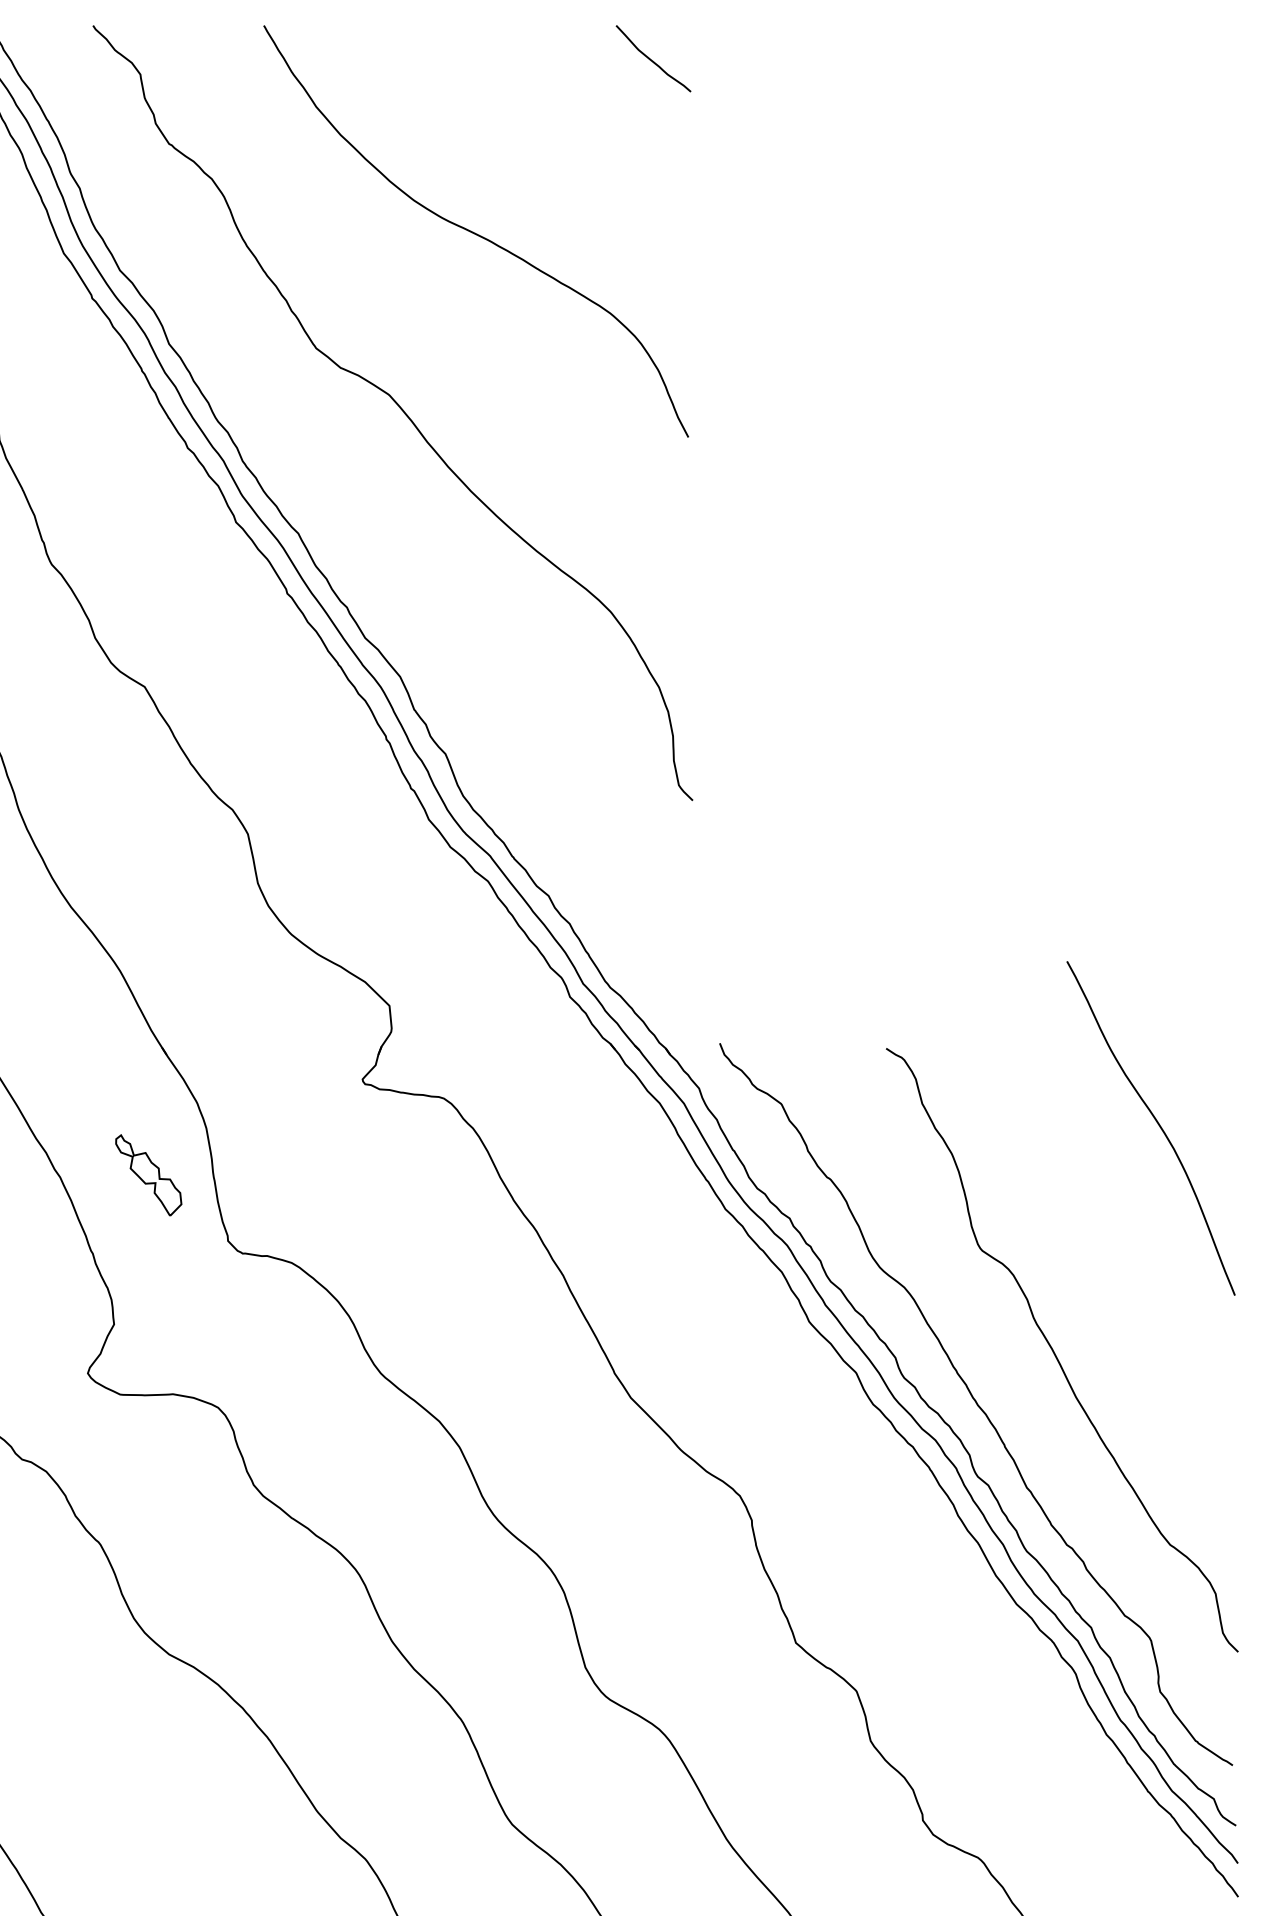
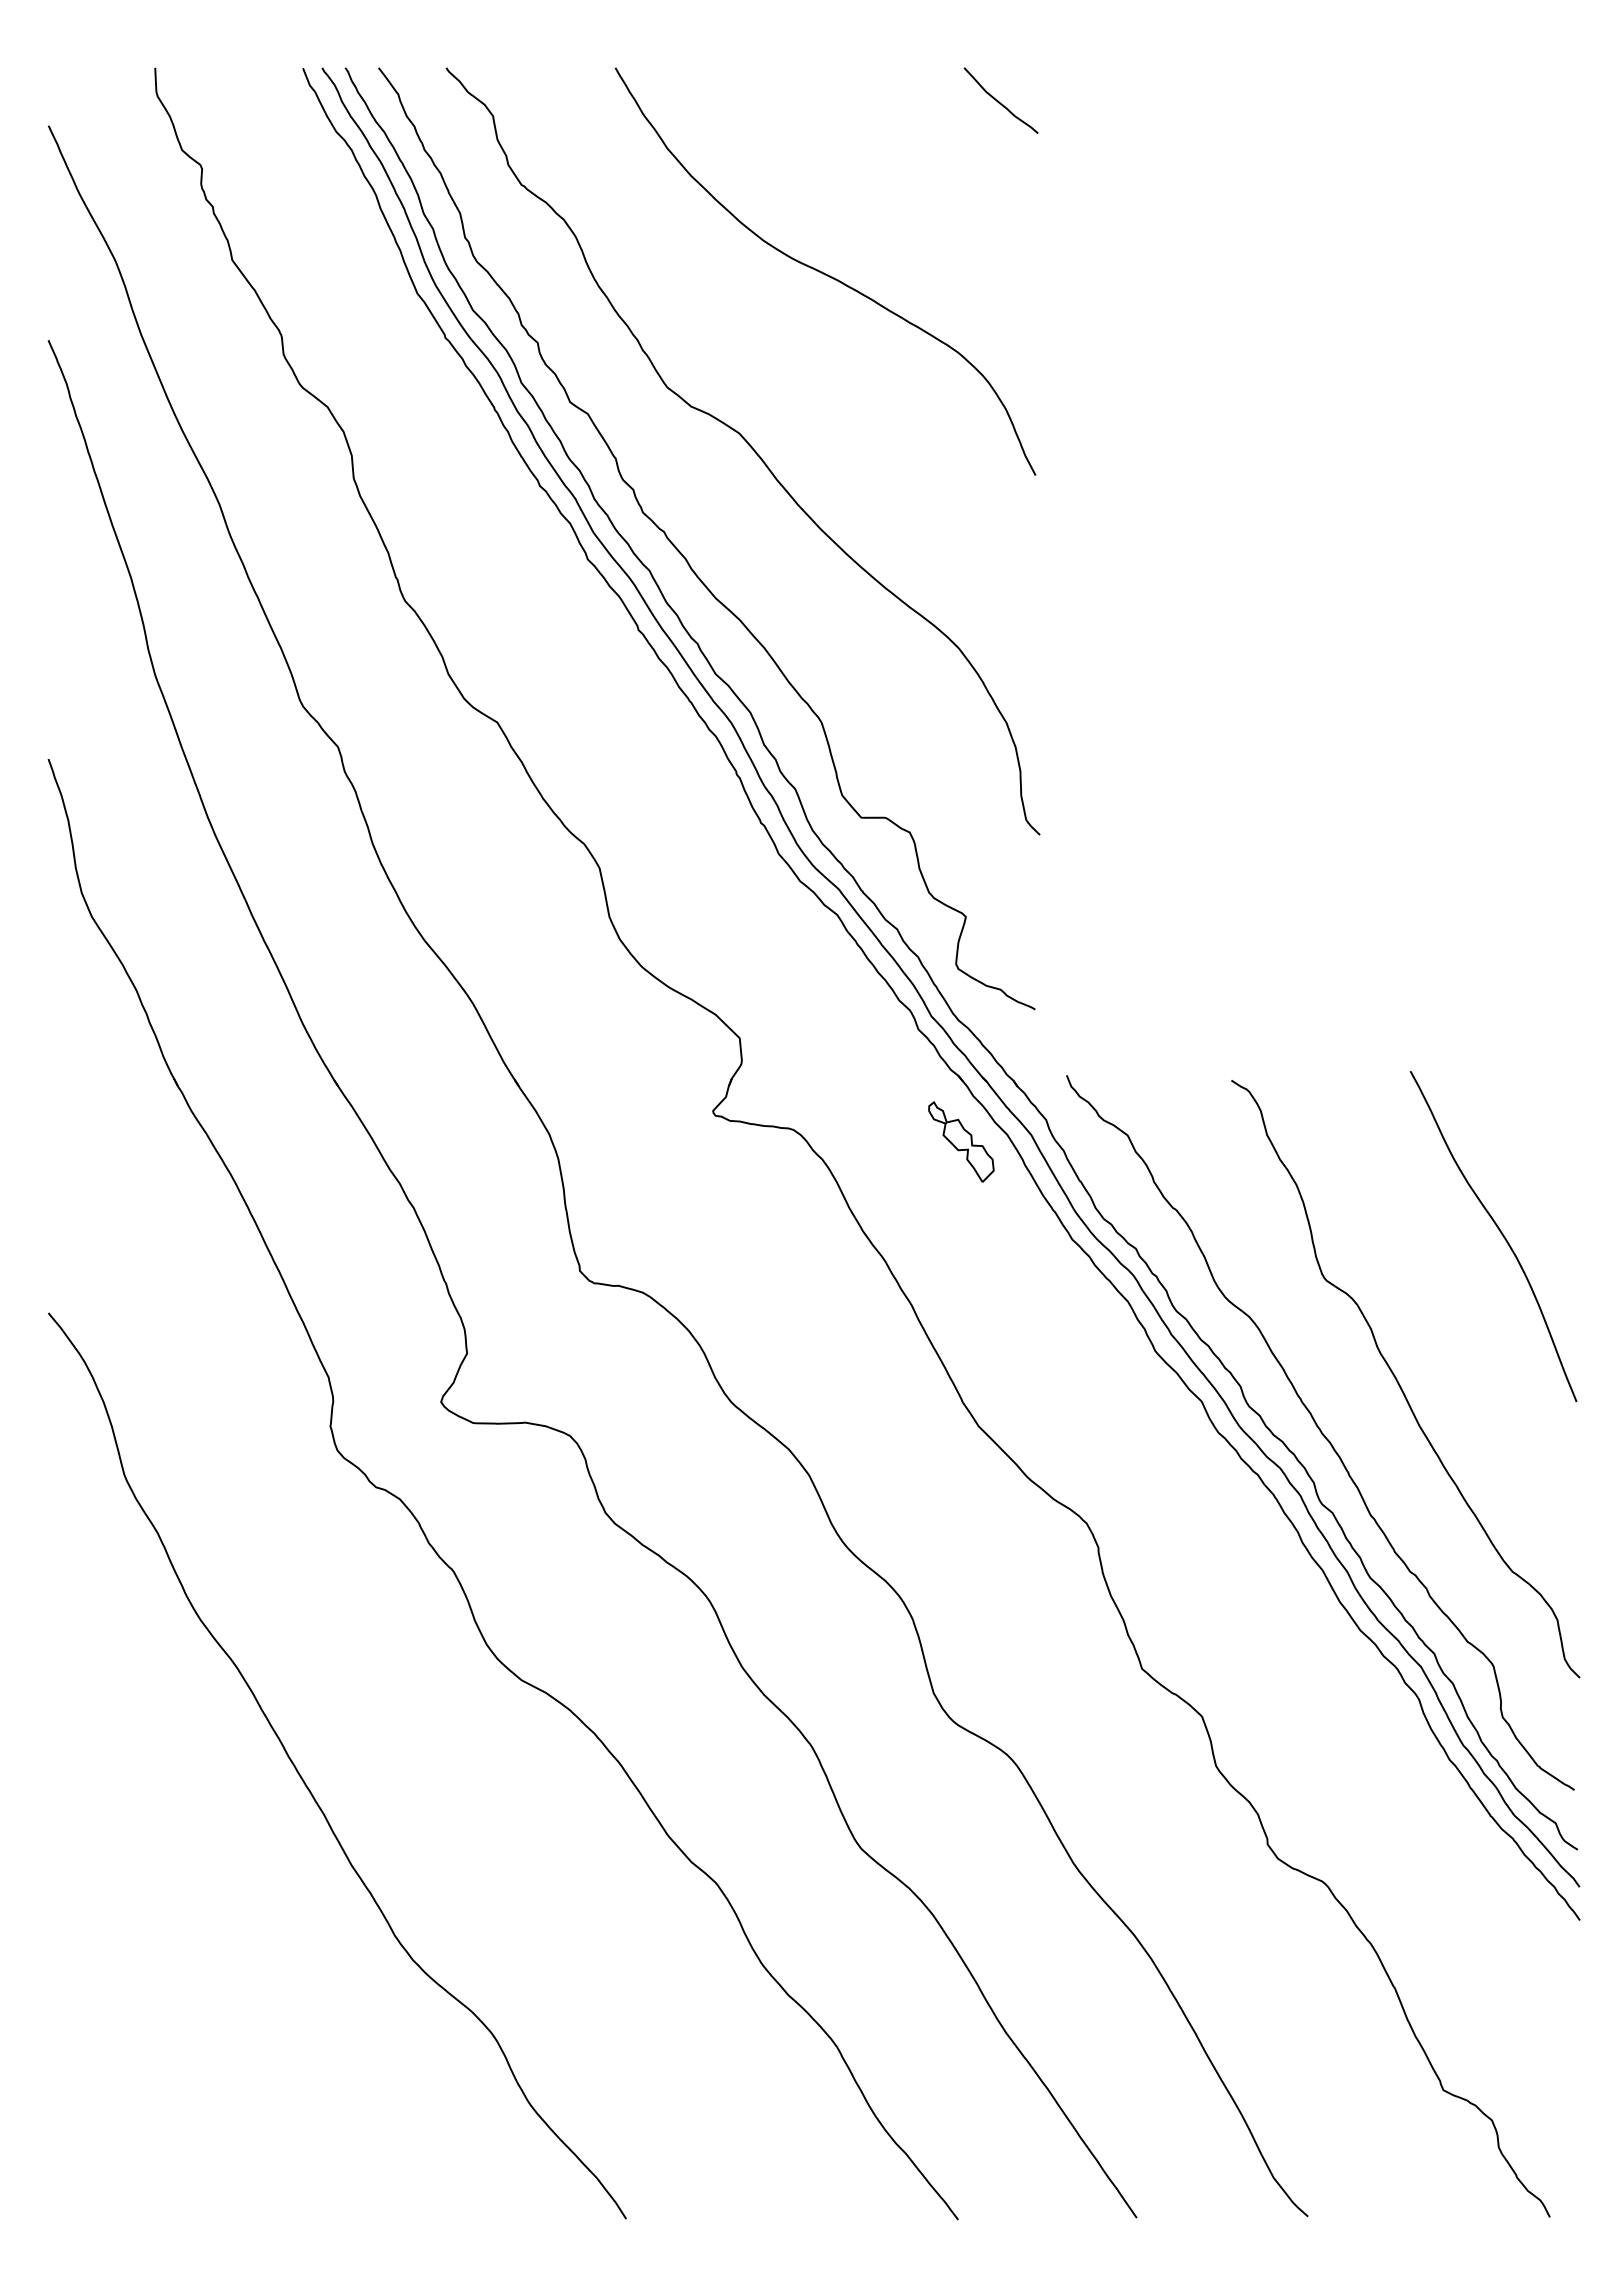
curve: (335, 521) -> (686, 558), added
curve: (1158, 1125) -> (1500, 1233), moved
part: (148, 1174) -> (961, 1141), moved

